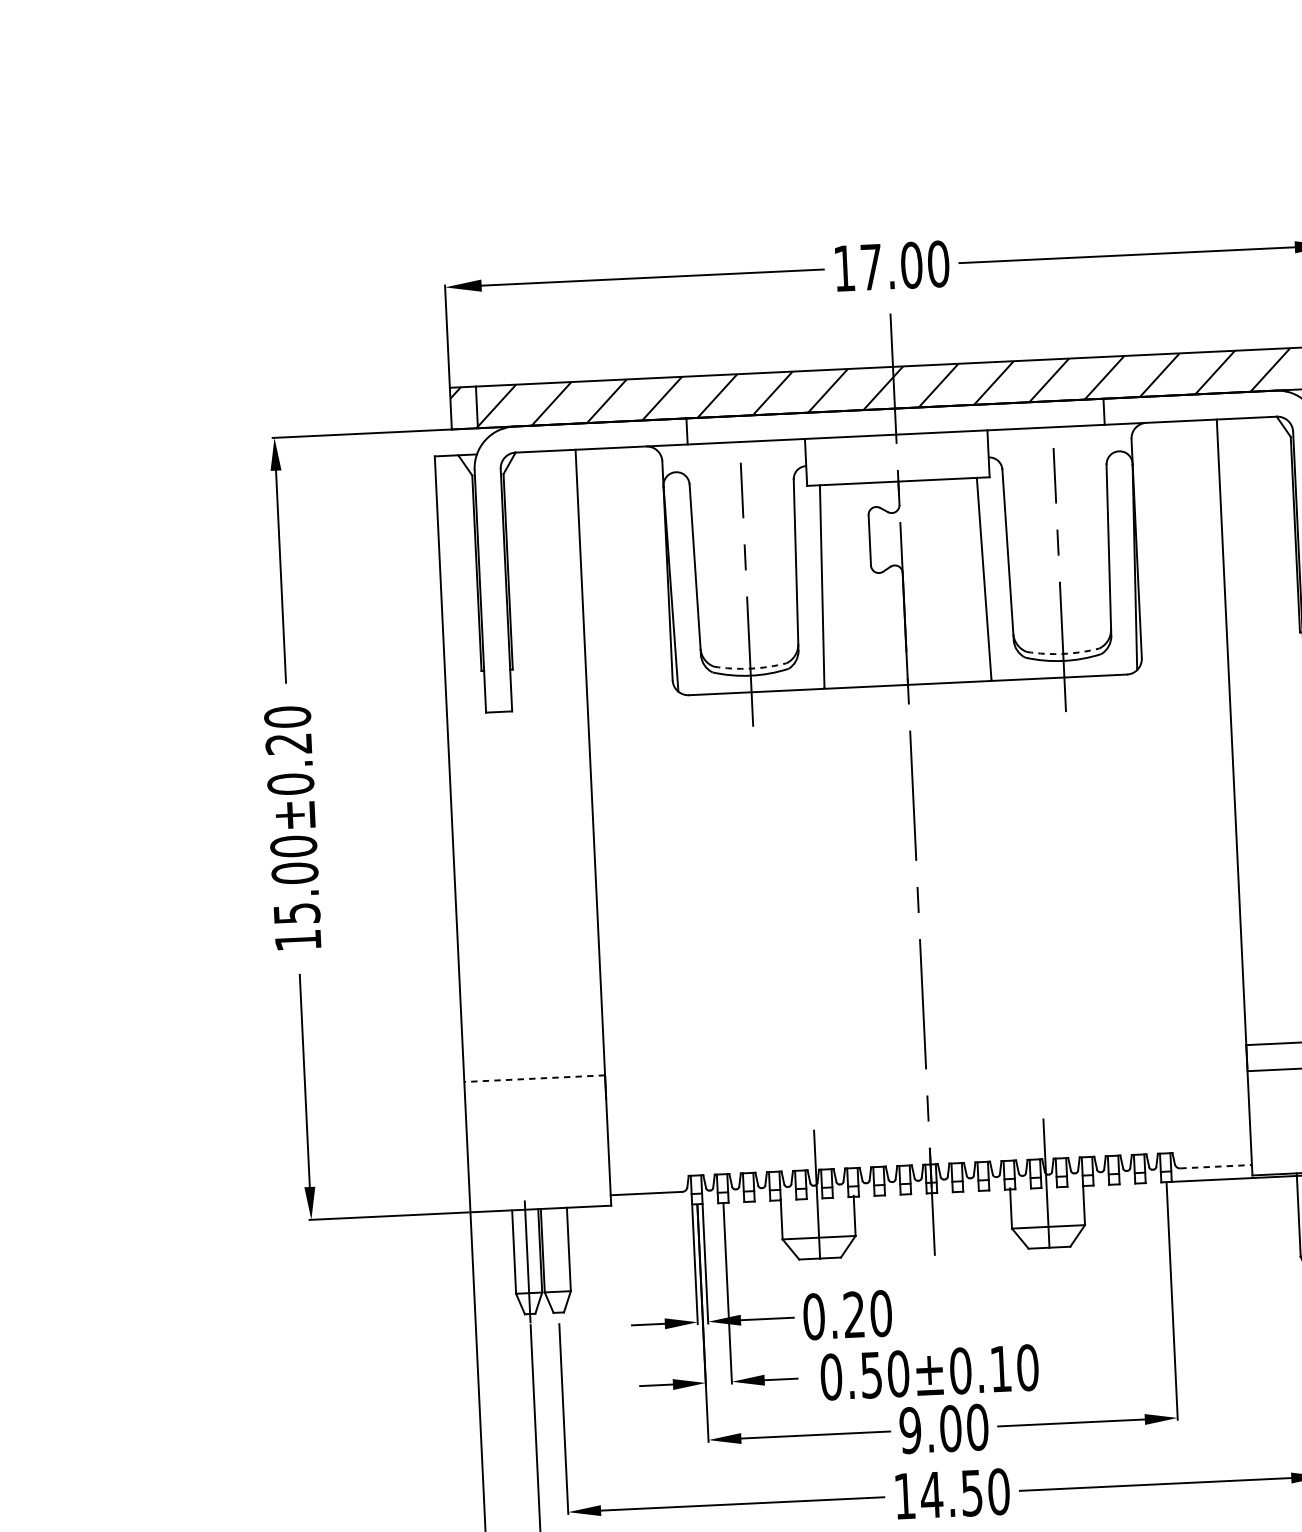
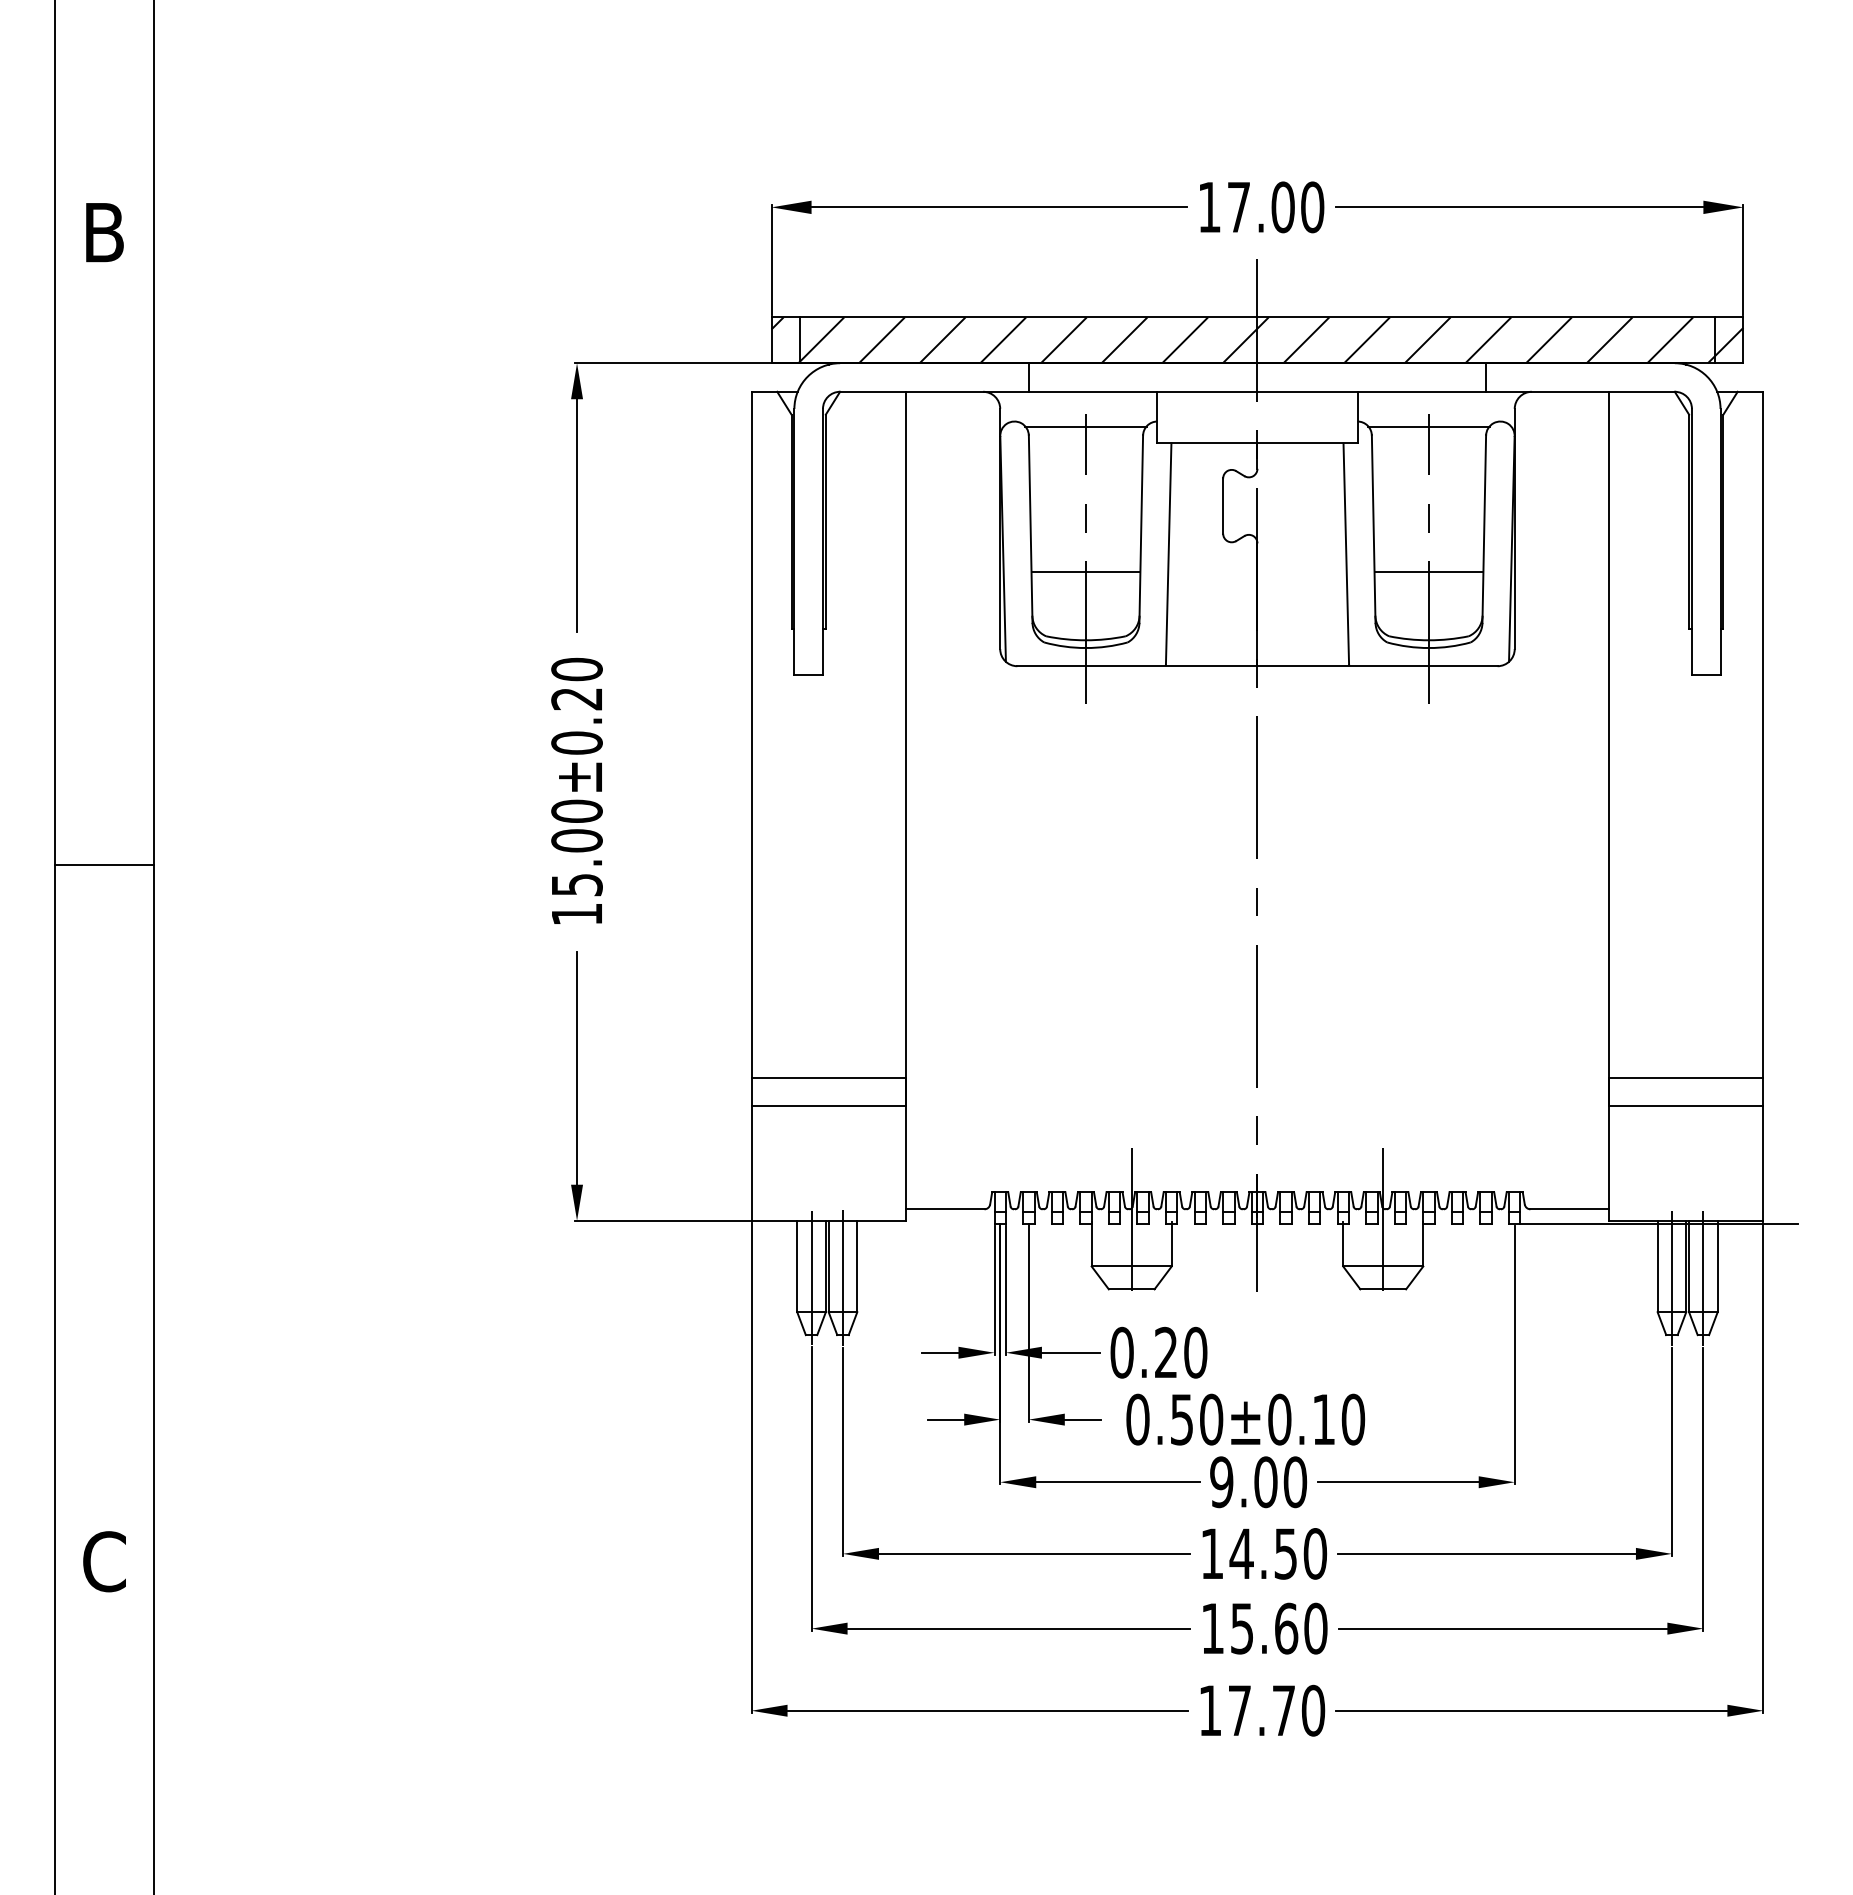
line: (1053, 458) -> (1428, 426), added
line: (740, 473) -> (1085, 426), added
line: (1059, 592) -> (1428, 572), added
line: (747, 606) -> (1085, 572), added
arc: (1062, 654) -> (1428, 640), dashed -> solid
arc: (750, 668) -> (1085, 640), dashed -> solid
line: (534, 1078) -> (828, 1077), dashed -> solid
line: (535, 1104) -> (828, 1106), added
line: (1216, 1166) -> (1570, 1209), dashed -> solid
line: (556, 1260) -> (843, 1277), added

